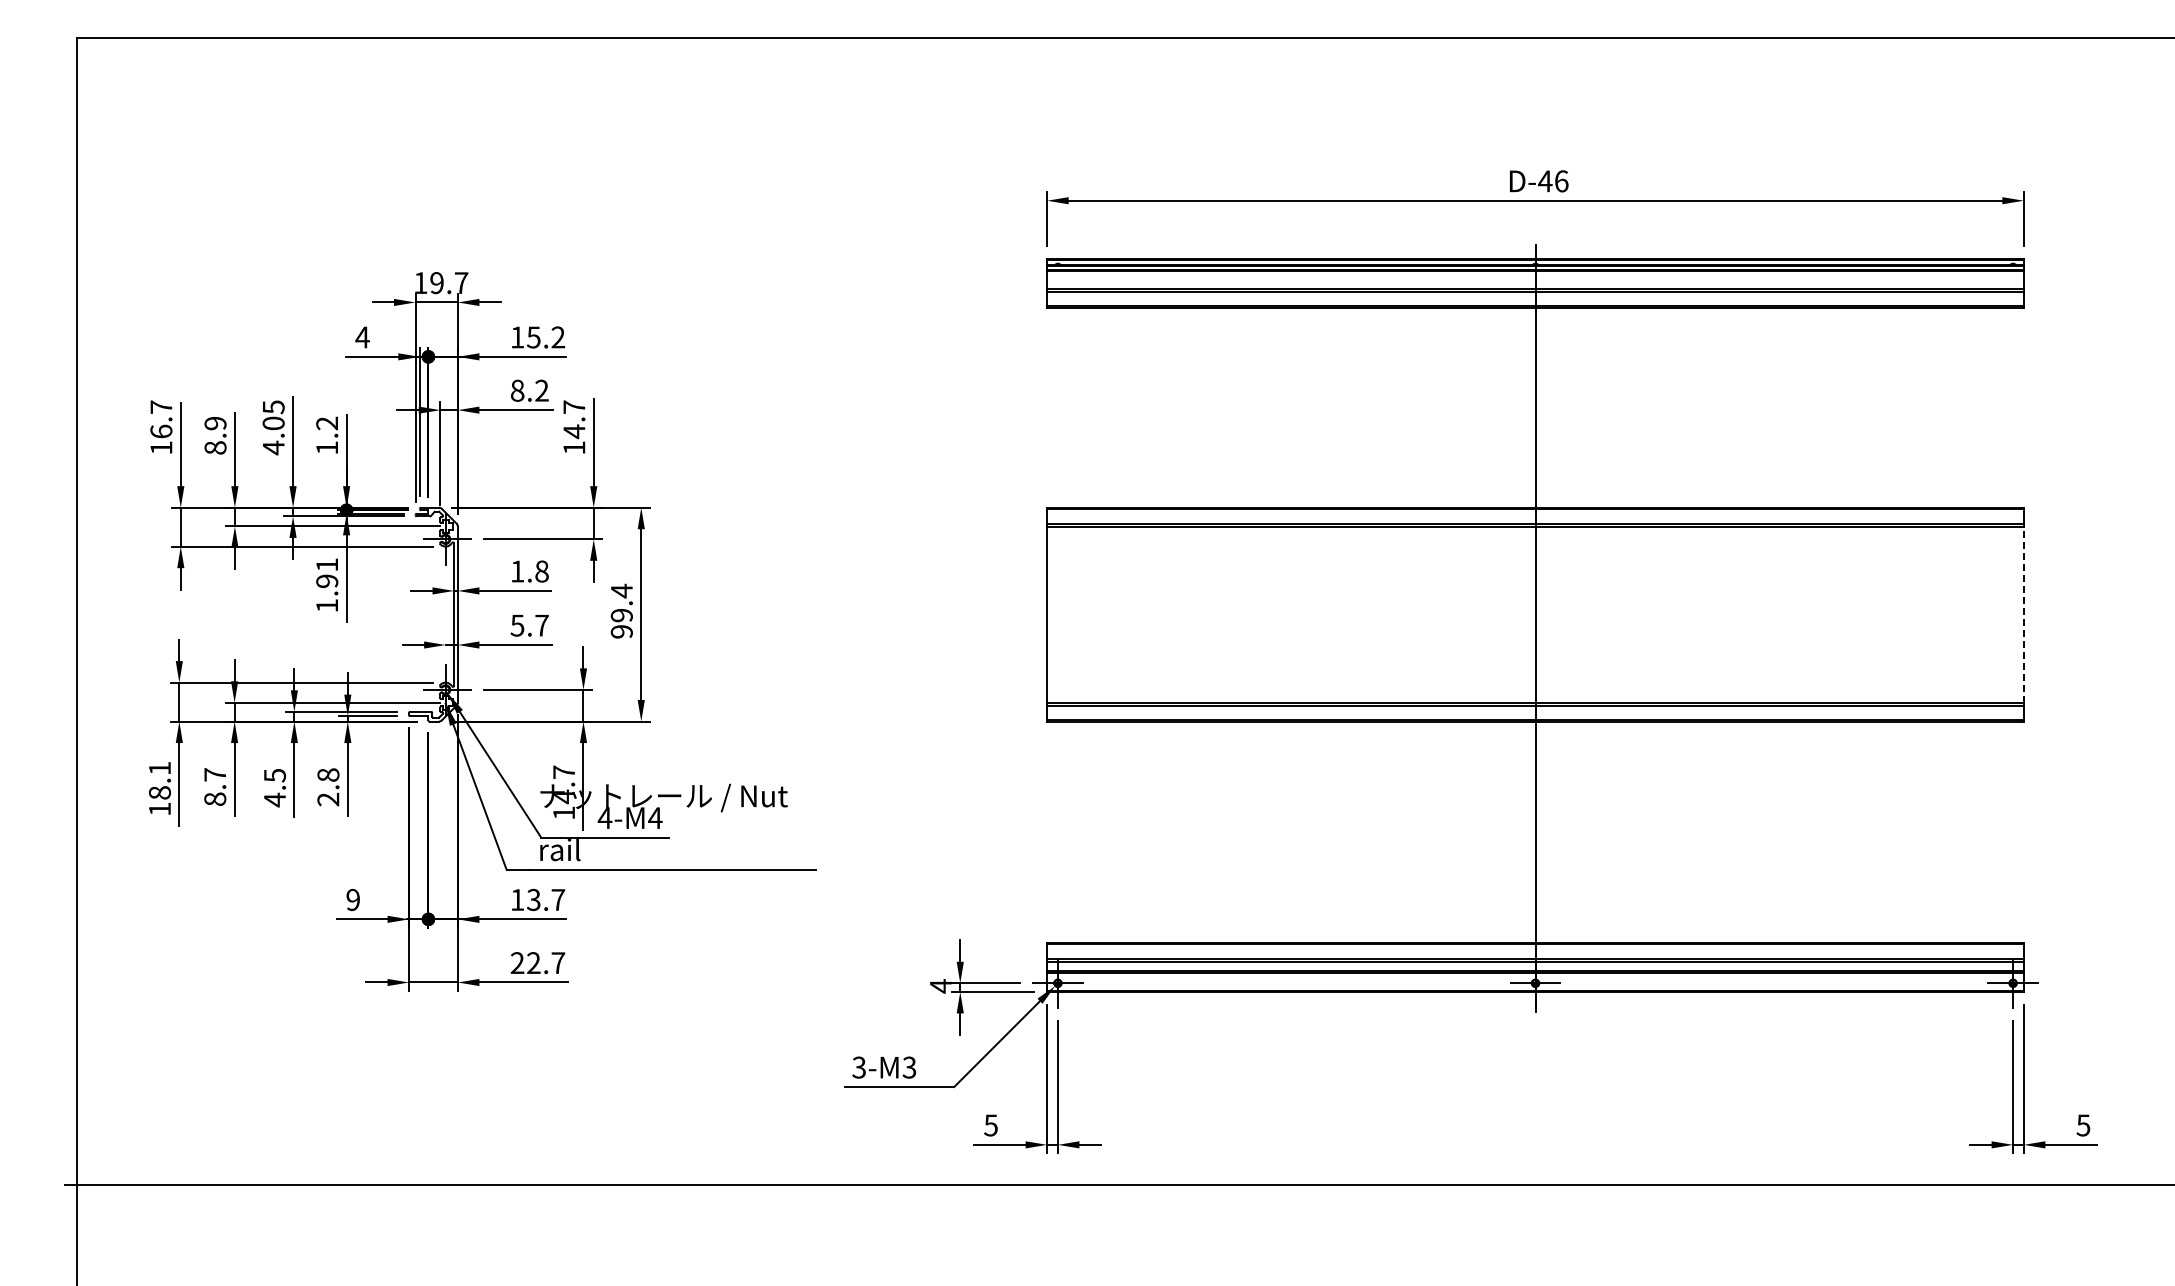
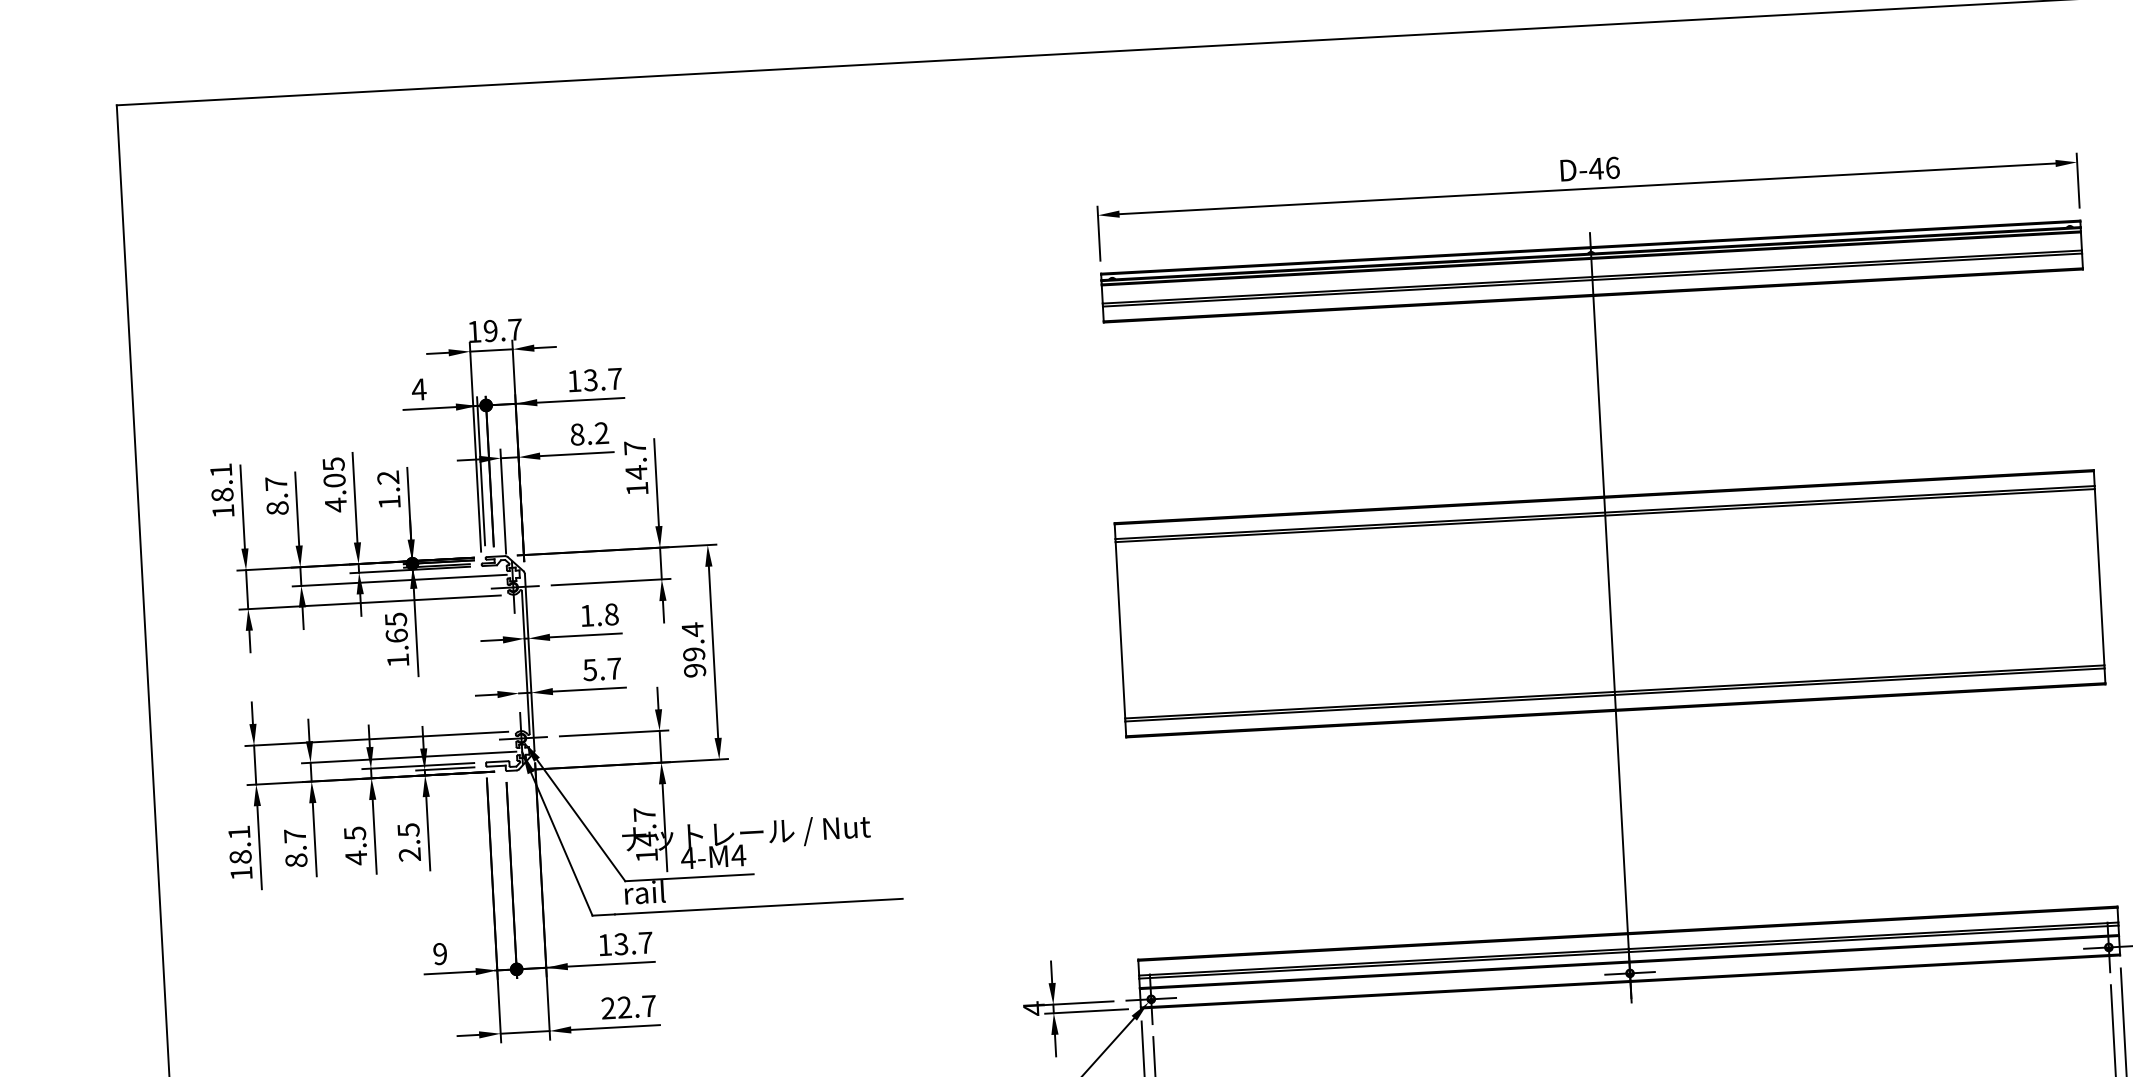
text: (546, 337) -> (603, 379), 15.2 -> 13.7
text: (161, 419) -> (221, 482), 16.7 -> 18.1
text: (215, 423) -> (276, 483), 8.9 -> 8.7
text: (327, 573) -> (396, 628), 1.91 -> 1.65
line: (2023, 614) -> (2099, 577), dashed -> solid
text: (328, 775) -> (408, 830), 2.8 -> 2.5

